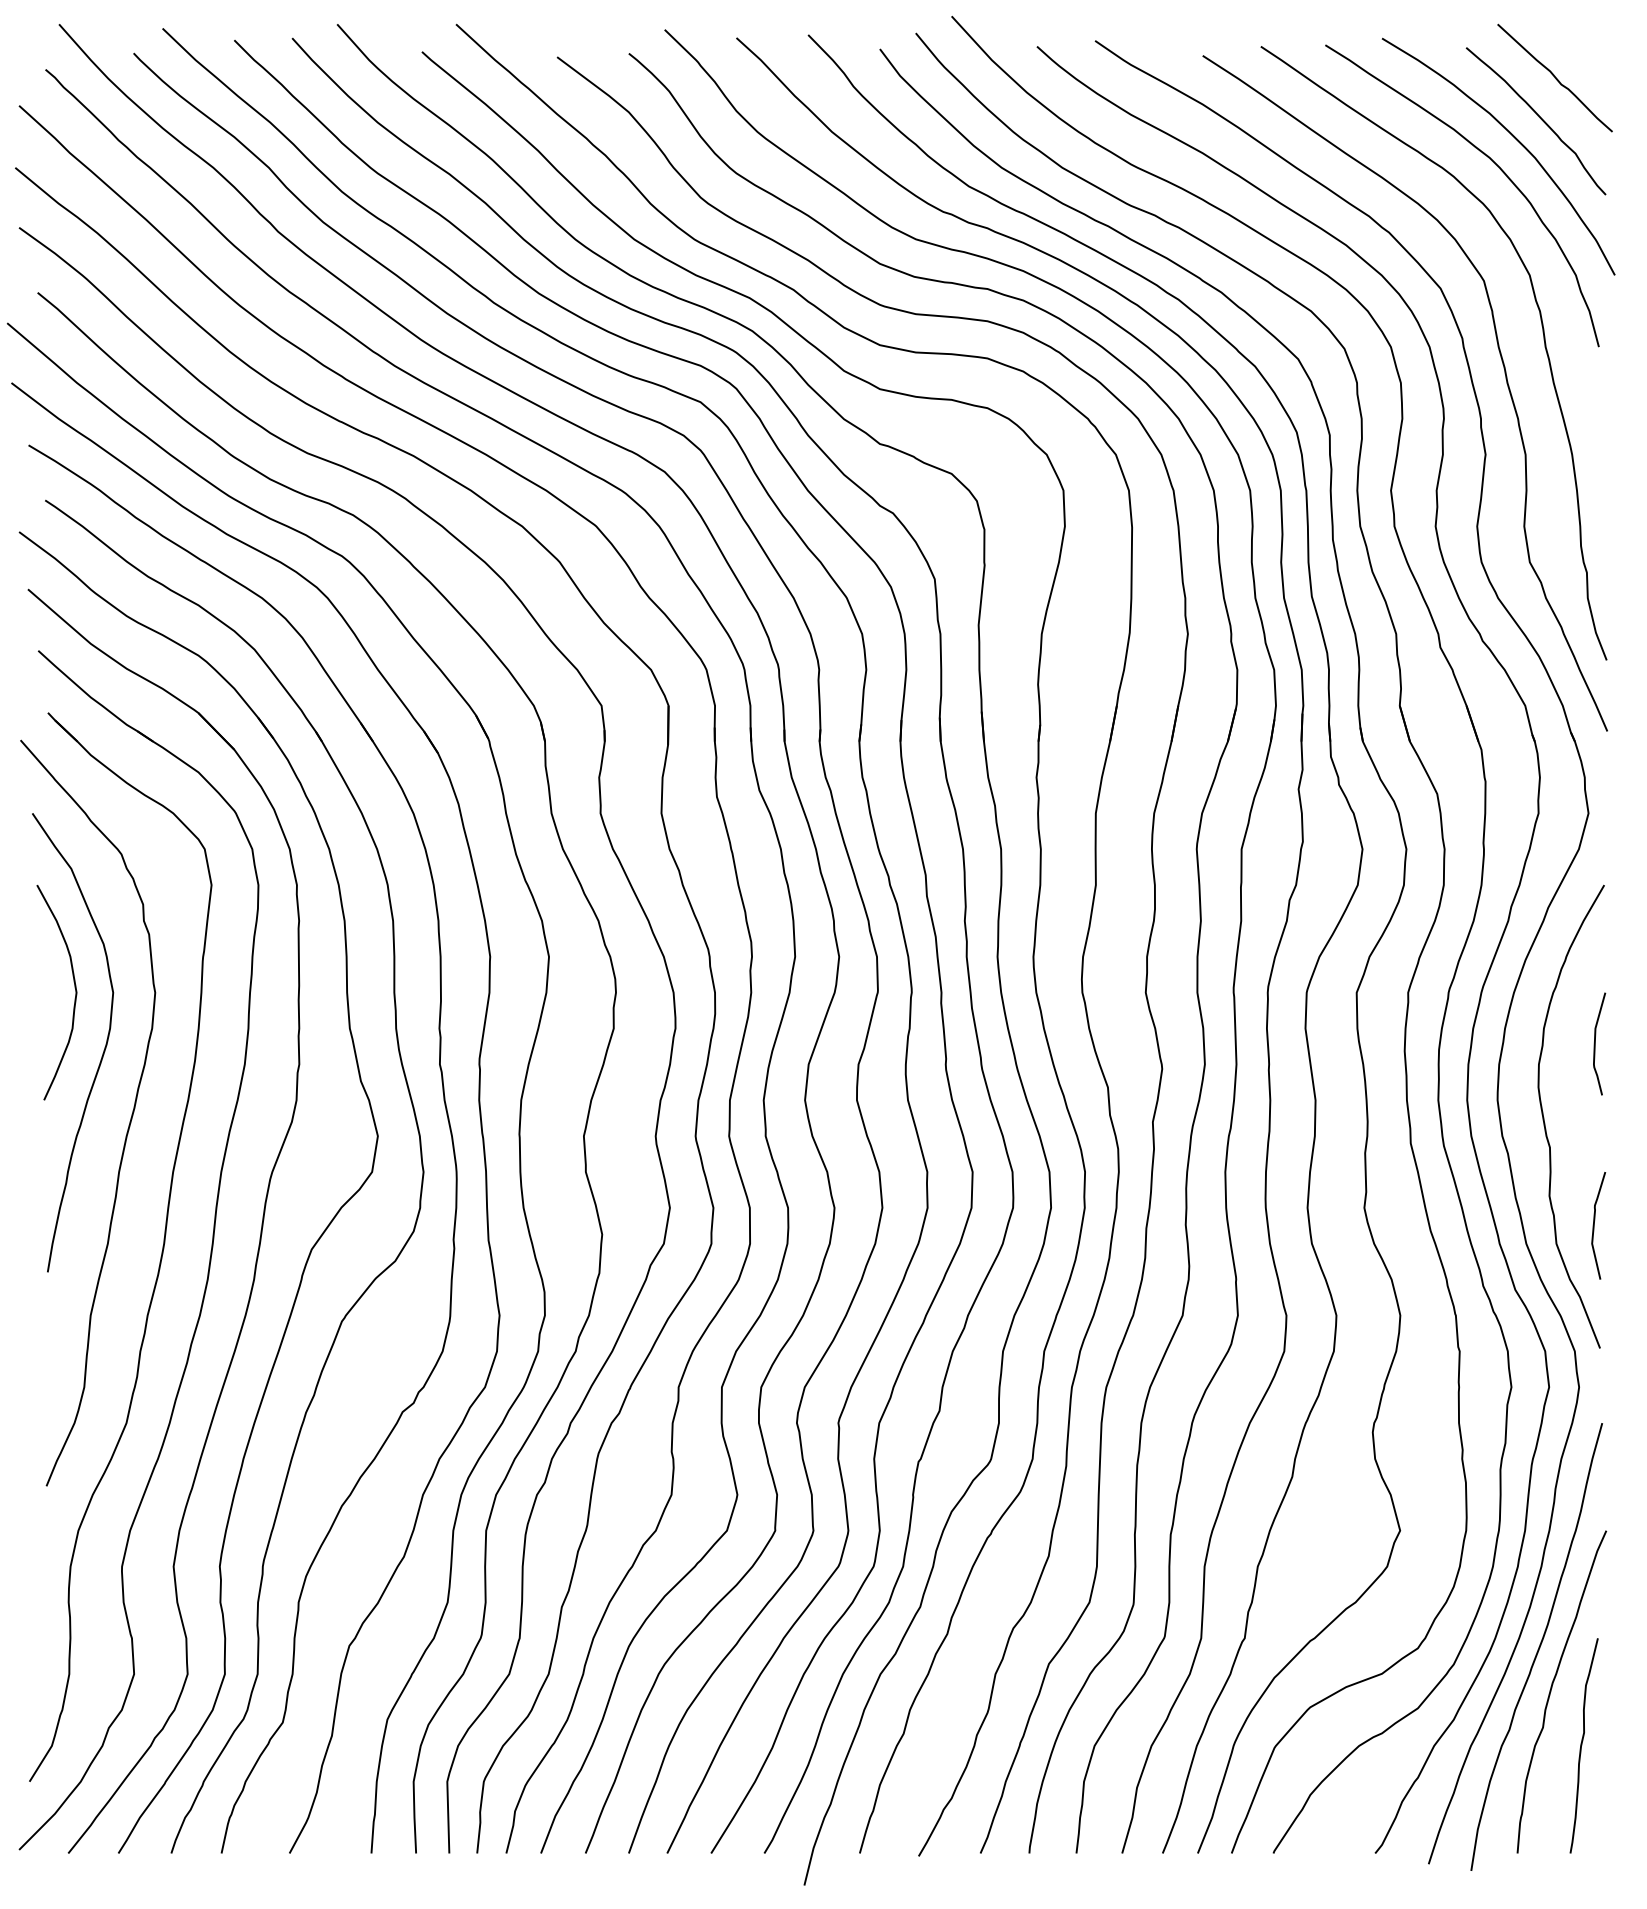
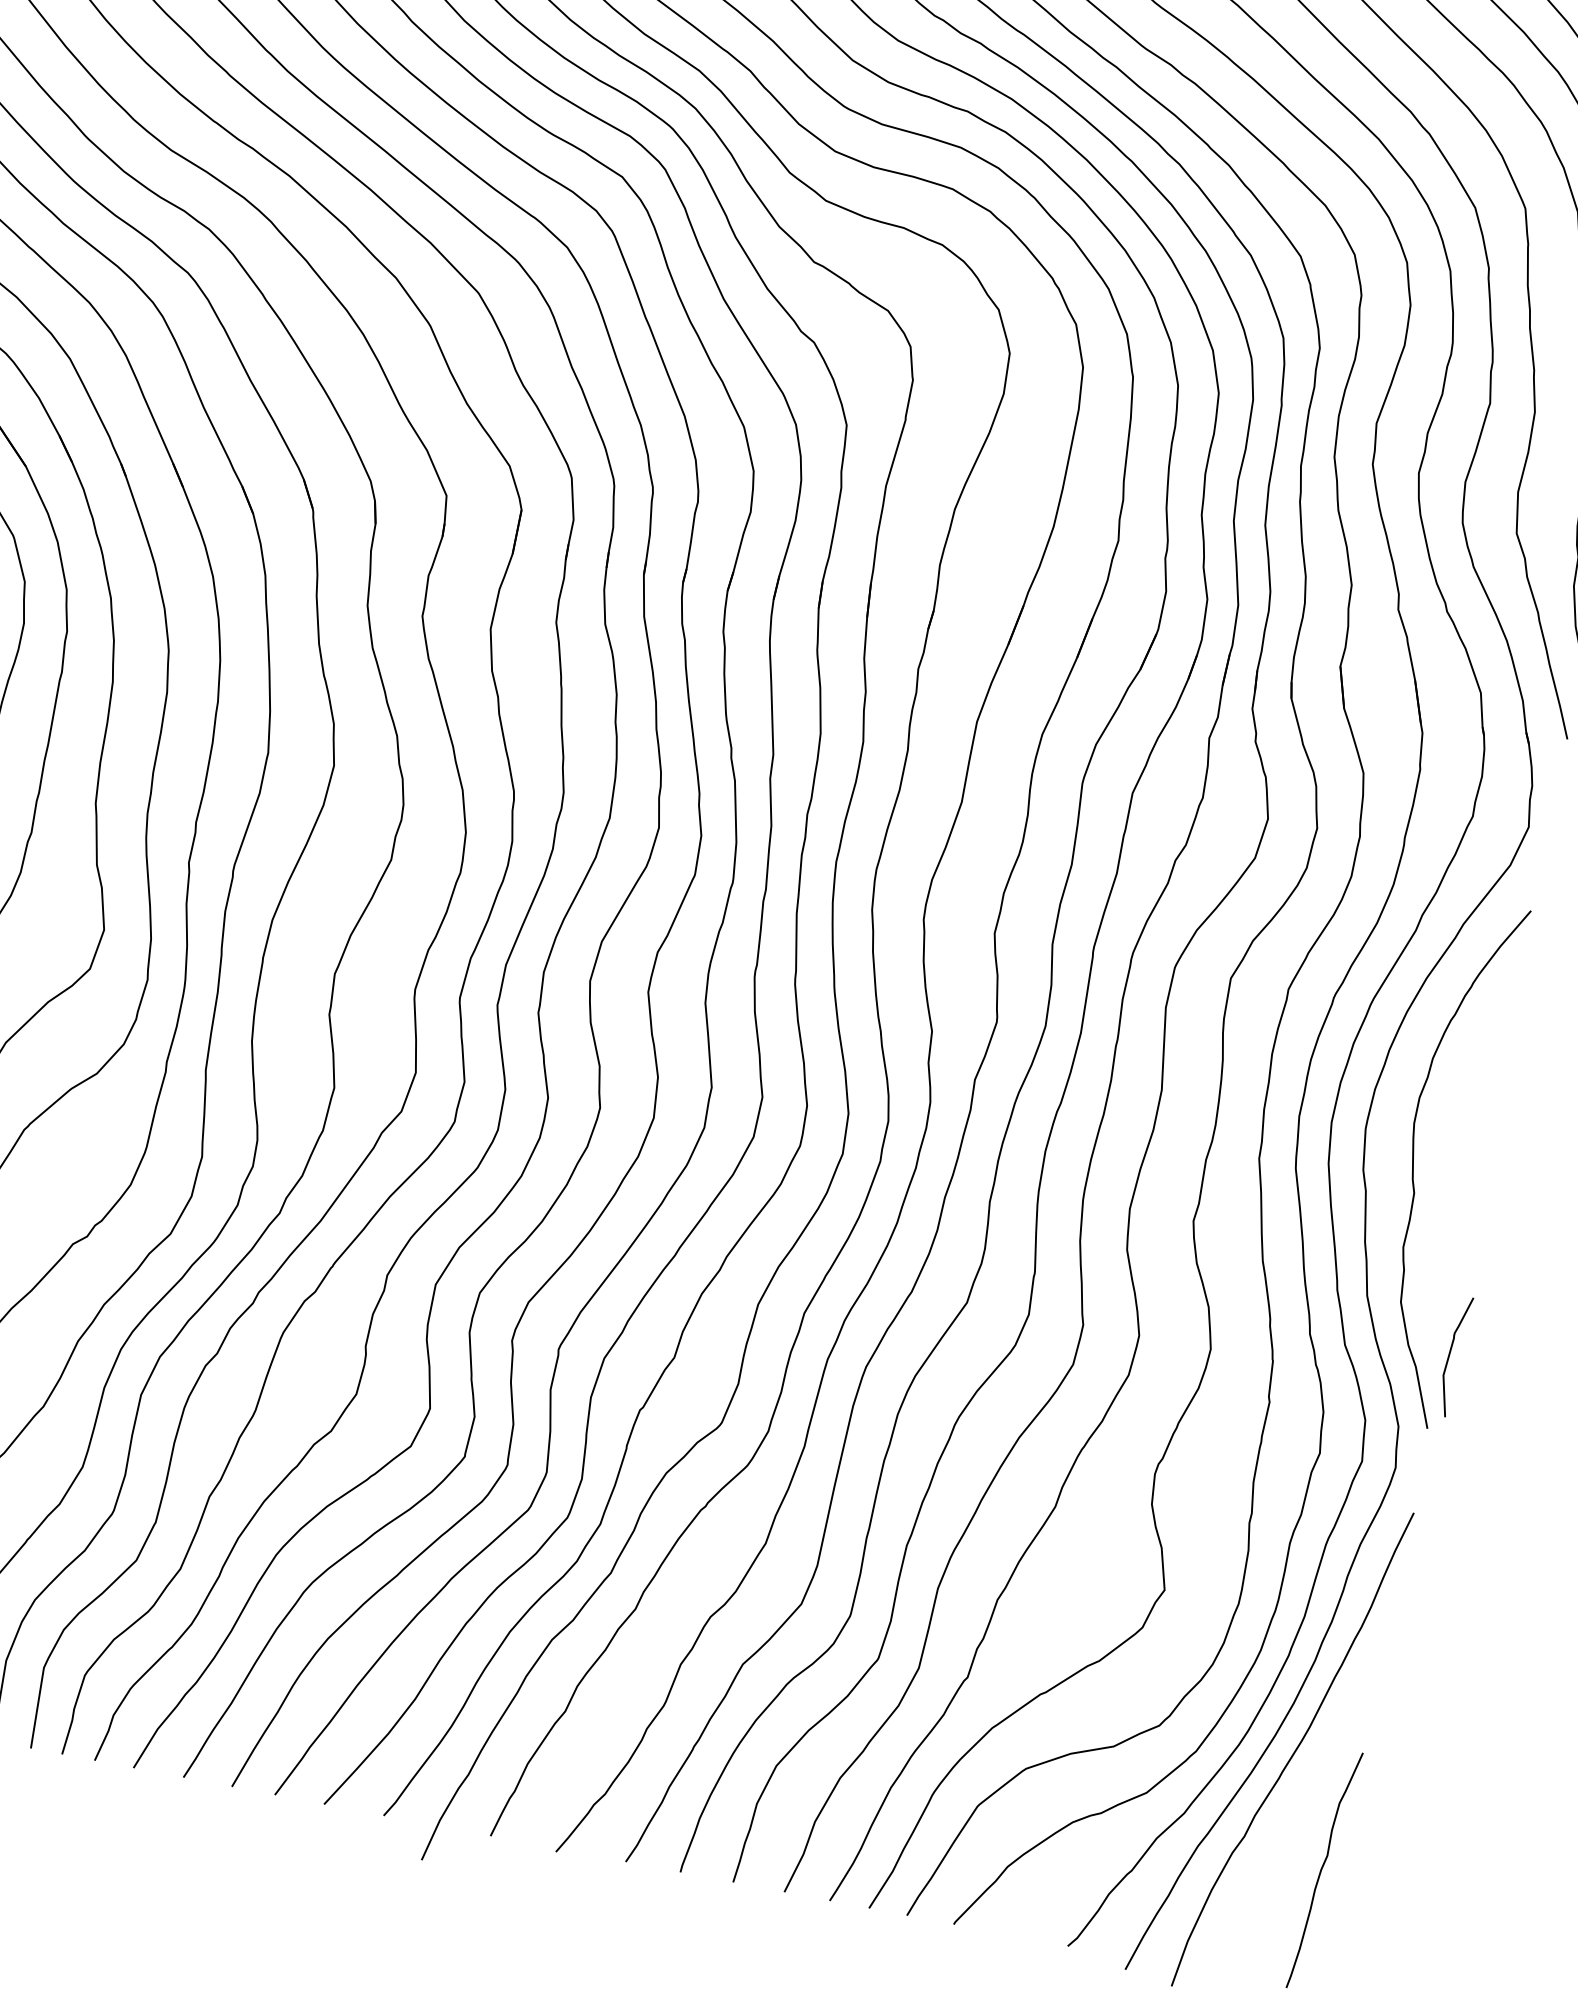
curve: (1595, 1043) -> (1487, 1086), removed
curve: (1594, 1225) -> (1450, 1355), moved
curve: (1552, 1688) -> (1301, 1799), removed

